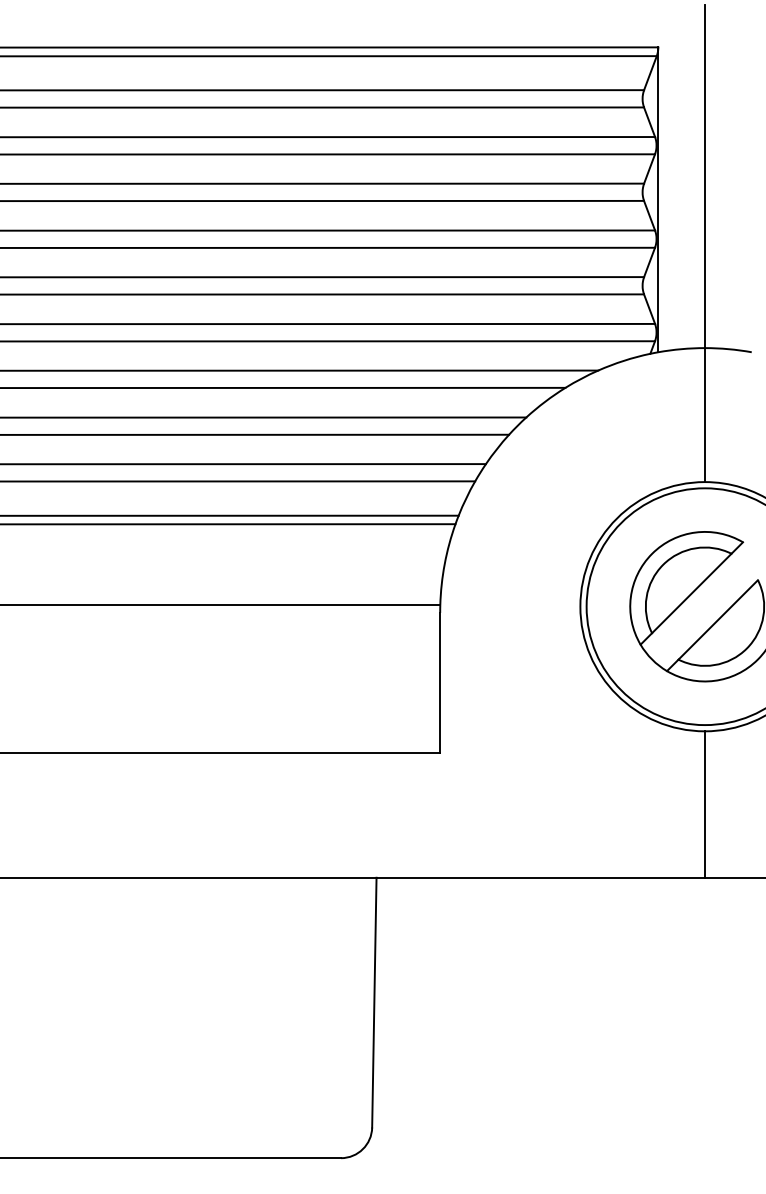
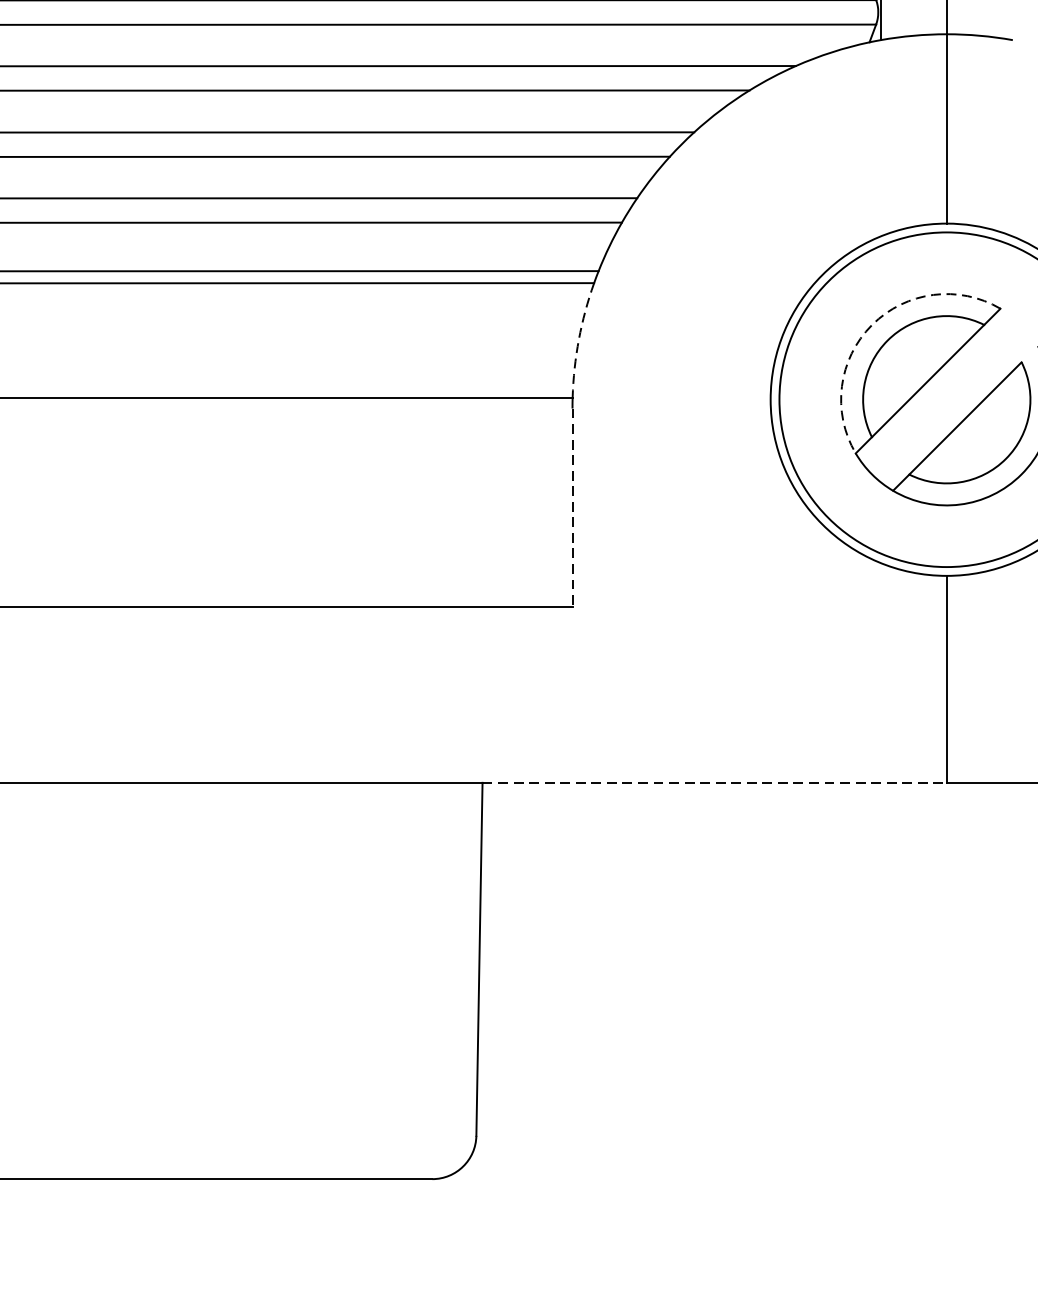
arc: (652, 553) -> (872, 324), solid -> dashed
arc: (444, 564) -> (578, 340), solid -> dashed
line: (440, 683) -> (572, 508), solid -> dashed
line: (541, 877) -> (715, 782), solid -> dashed

